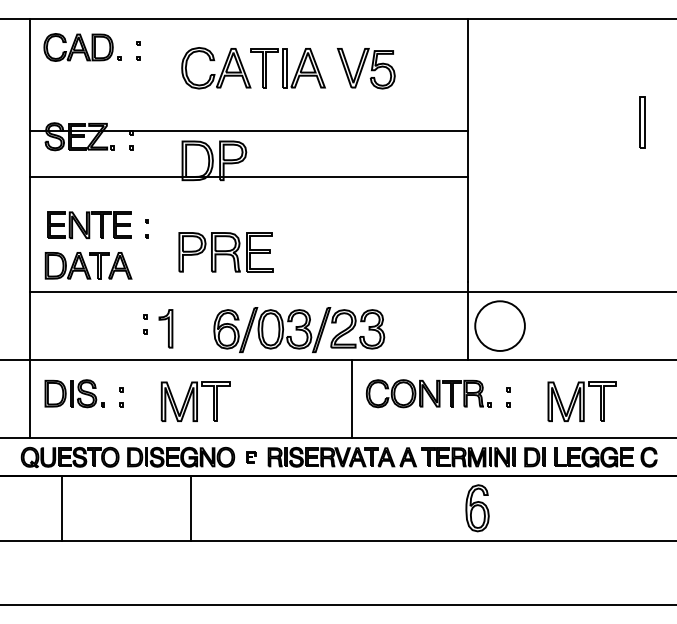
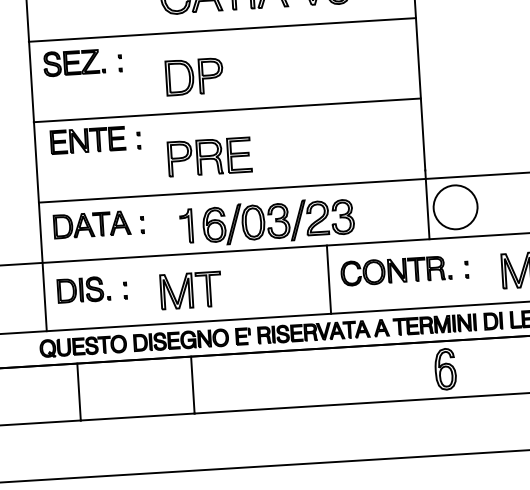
line: (248, 130) -> (221, 29), moved
line: (248, 176) -> (226, 110), moved
part: (88, 265) -> (92, 224), moved
part: (165, 328) -> (186, 225), moved
part: (251, 456) -> (243, 335), size x1.67

